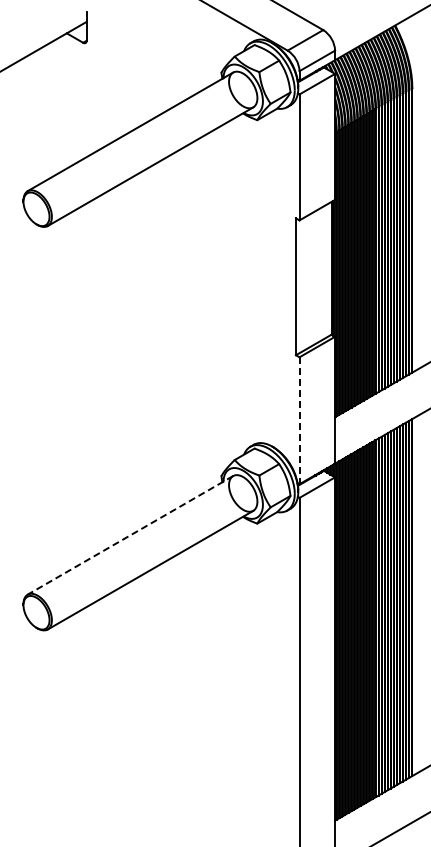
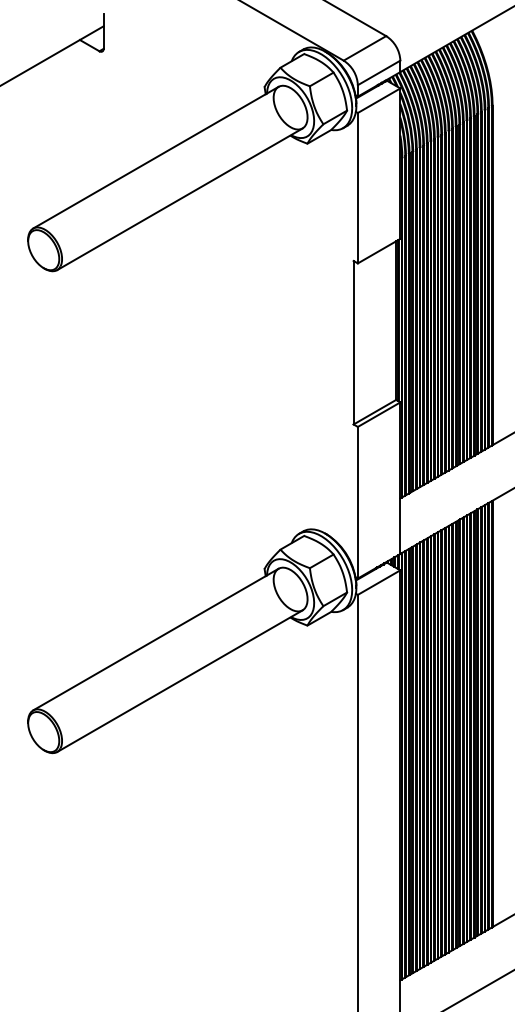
line: (299, 421) -> (357, 503), dashed -> solid
line: (130, 535) -> (155, 639), dashed -> solid

